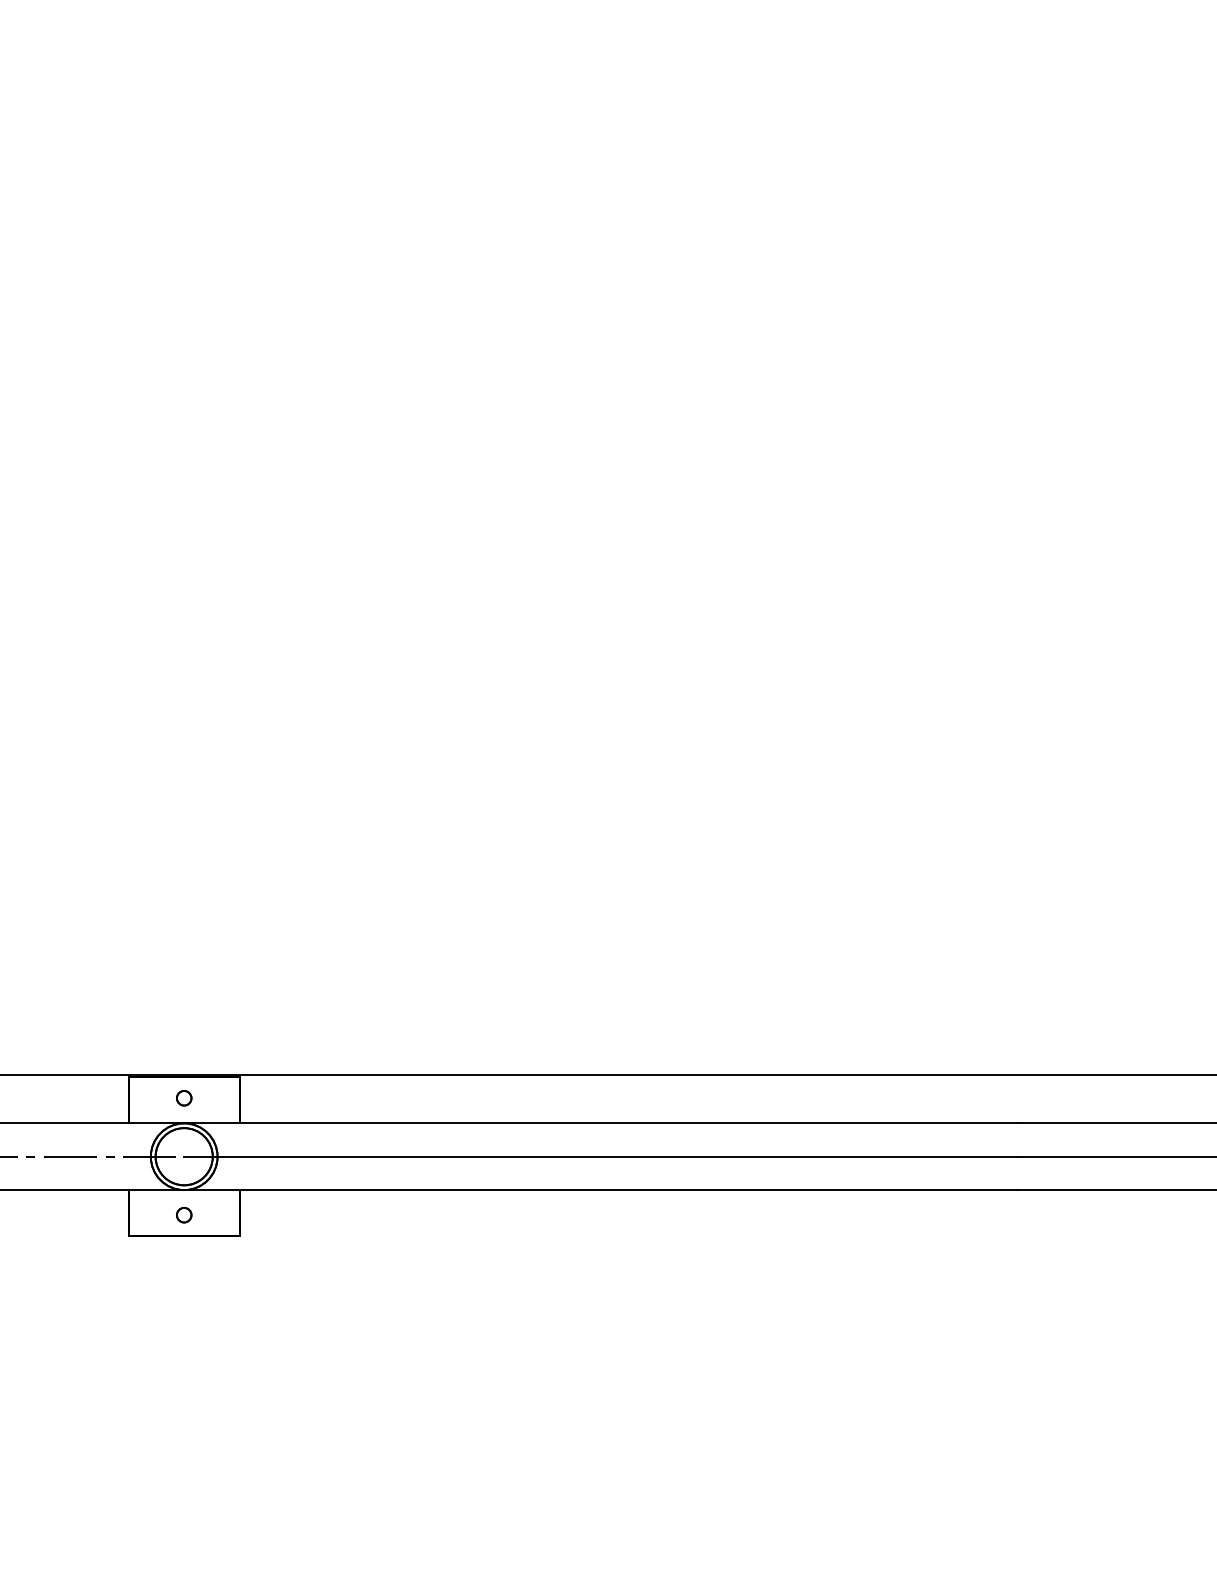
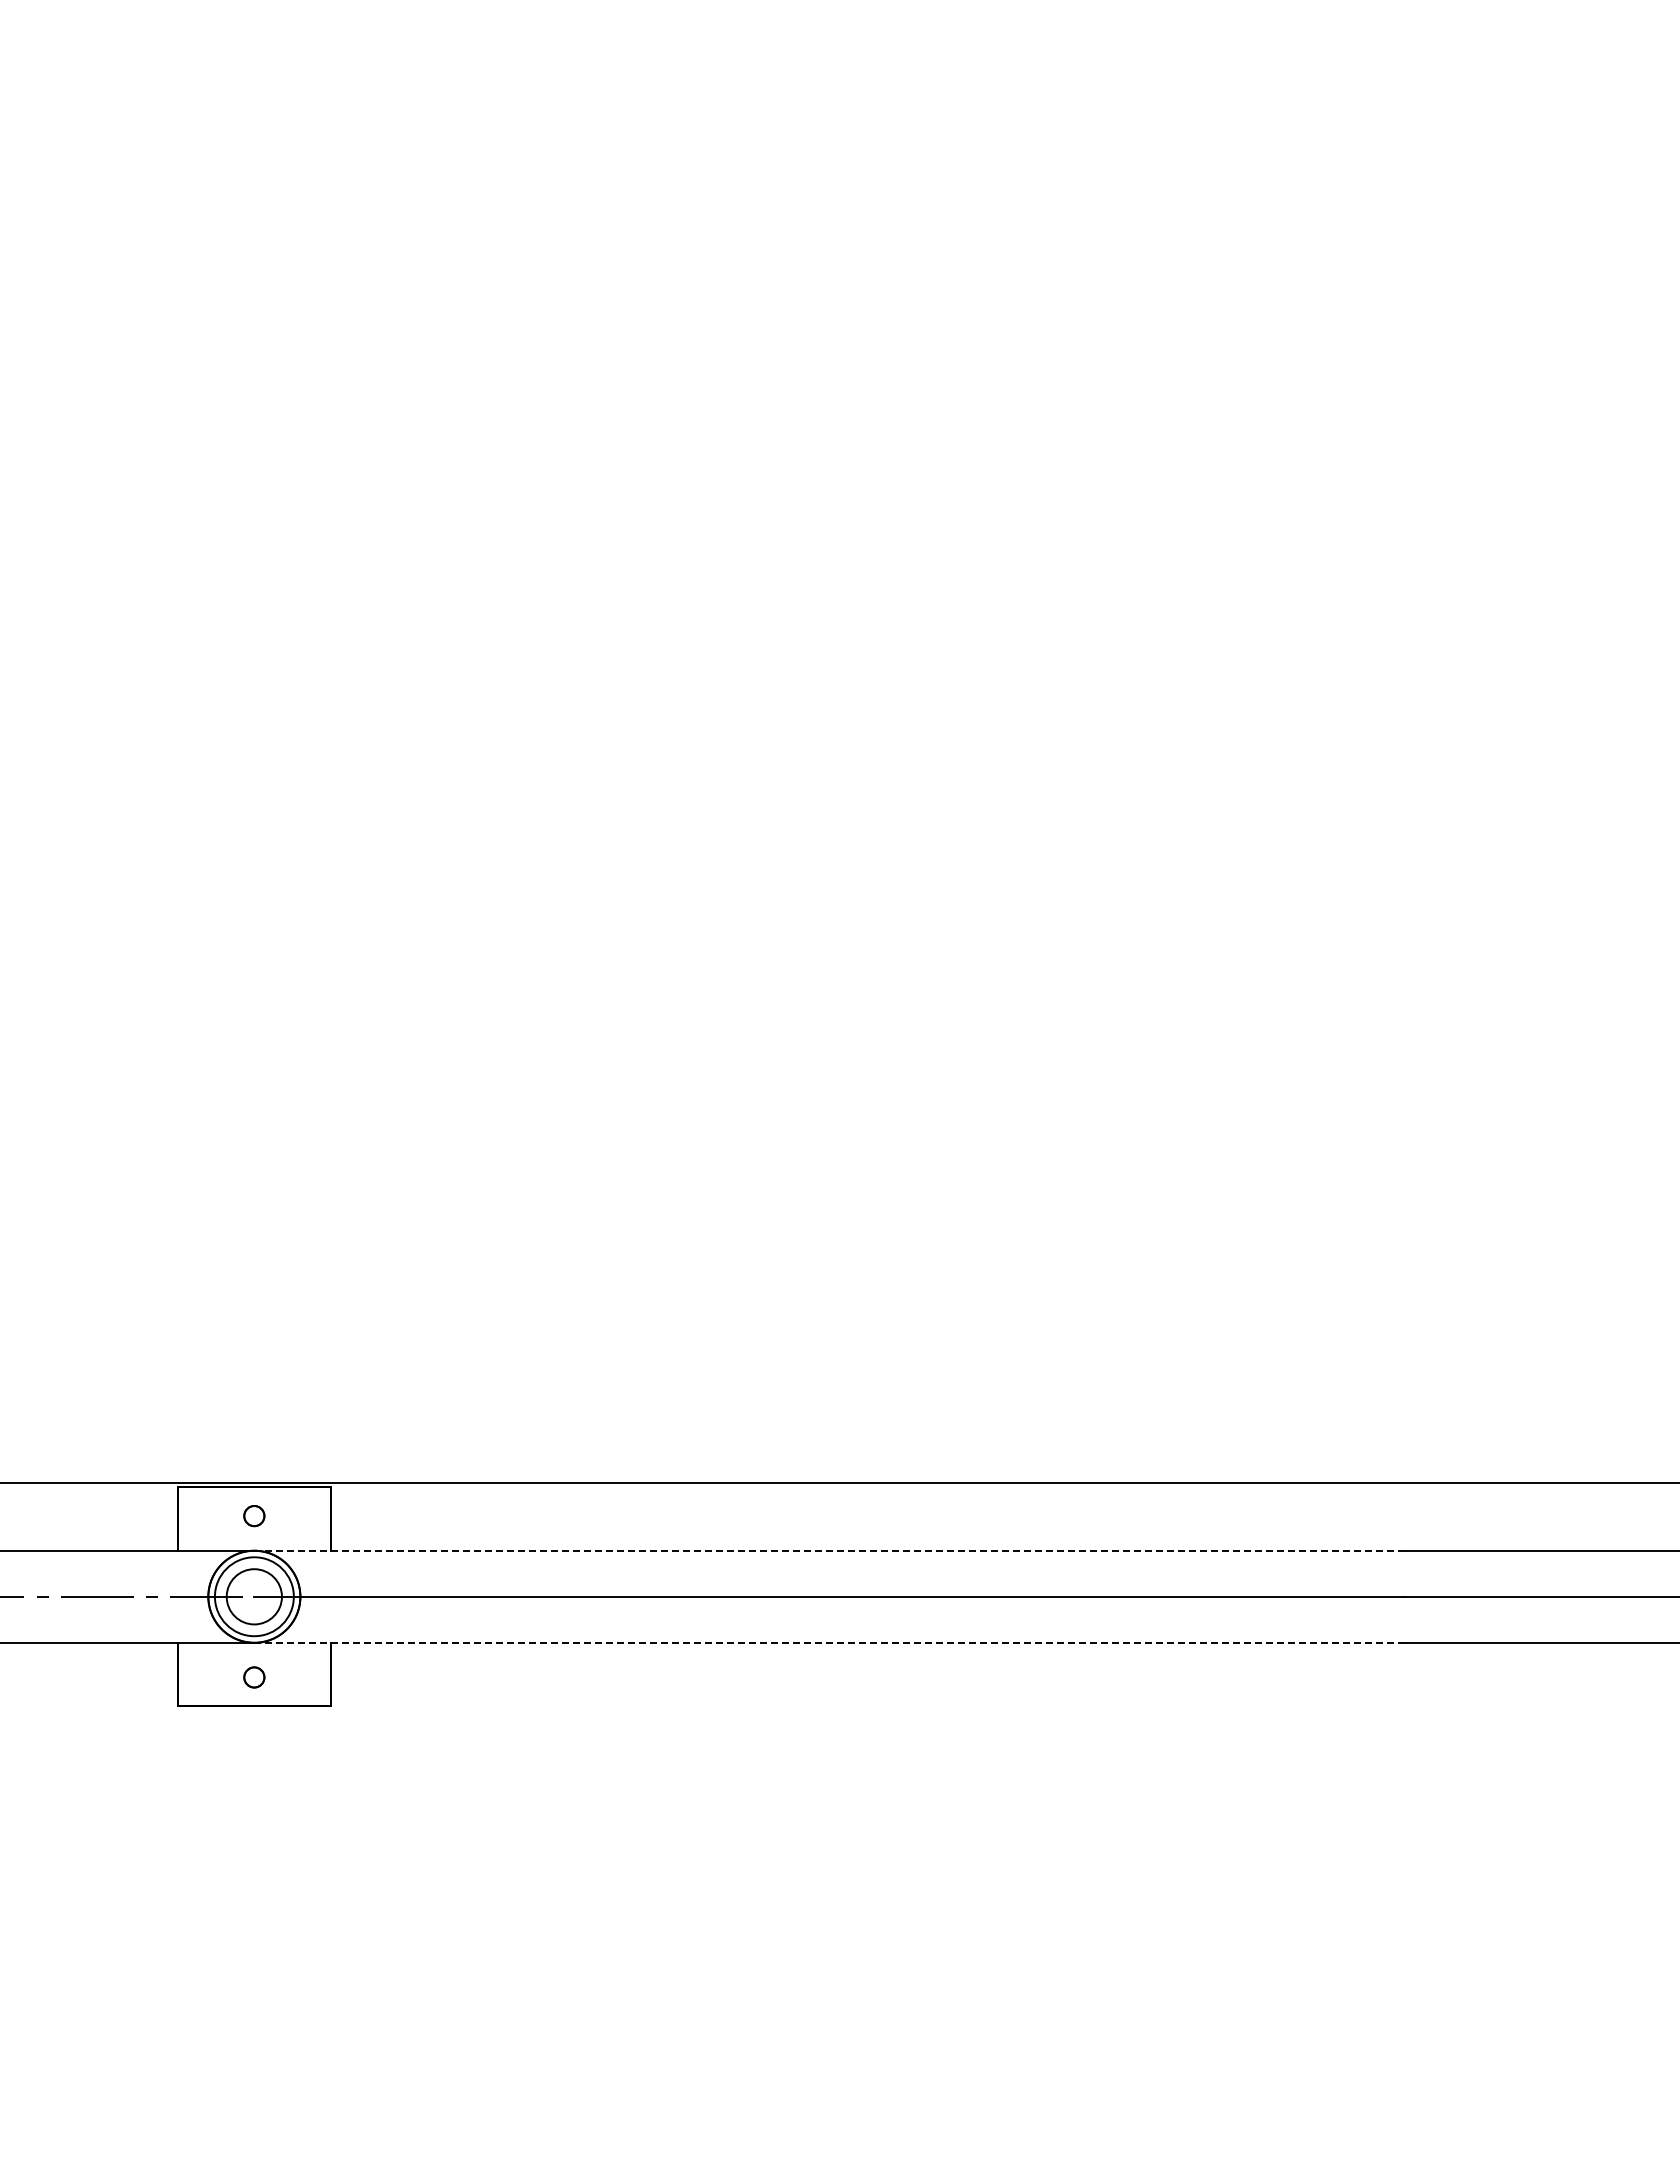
line: (600, 1123) -> (829, 1550), solid -> dashed
circle: (183, 1156) -> (253, 1596), size x0.7
line: (600, 1189) -> (829, 1642), solid -> dashed

